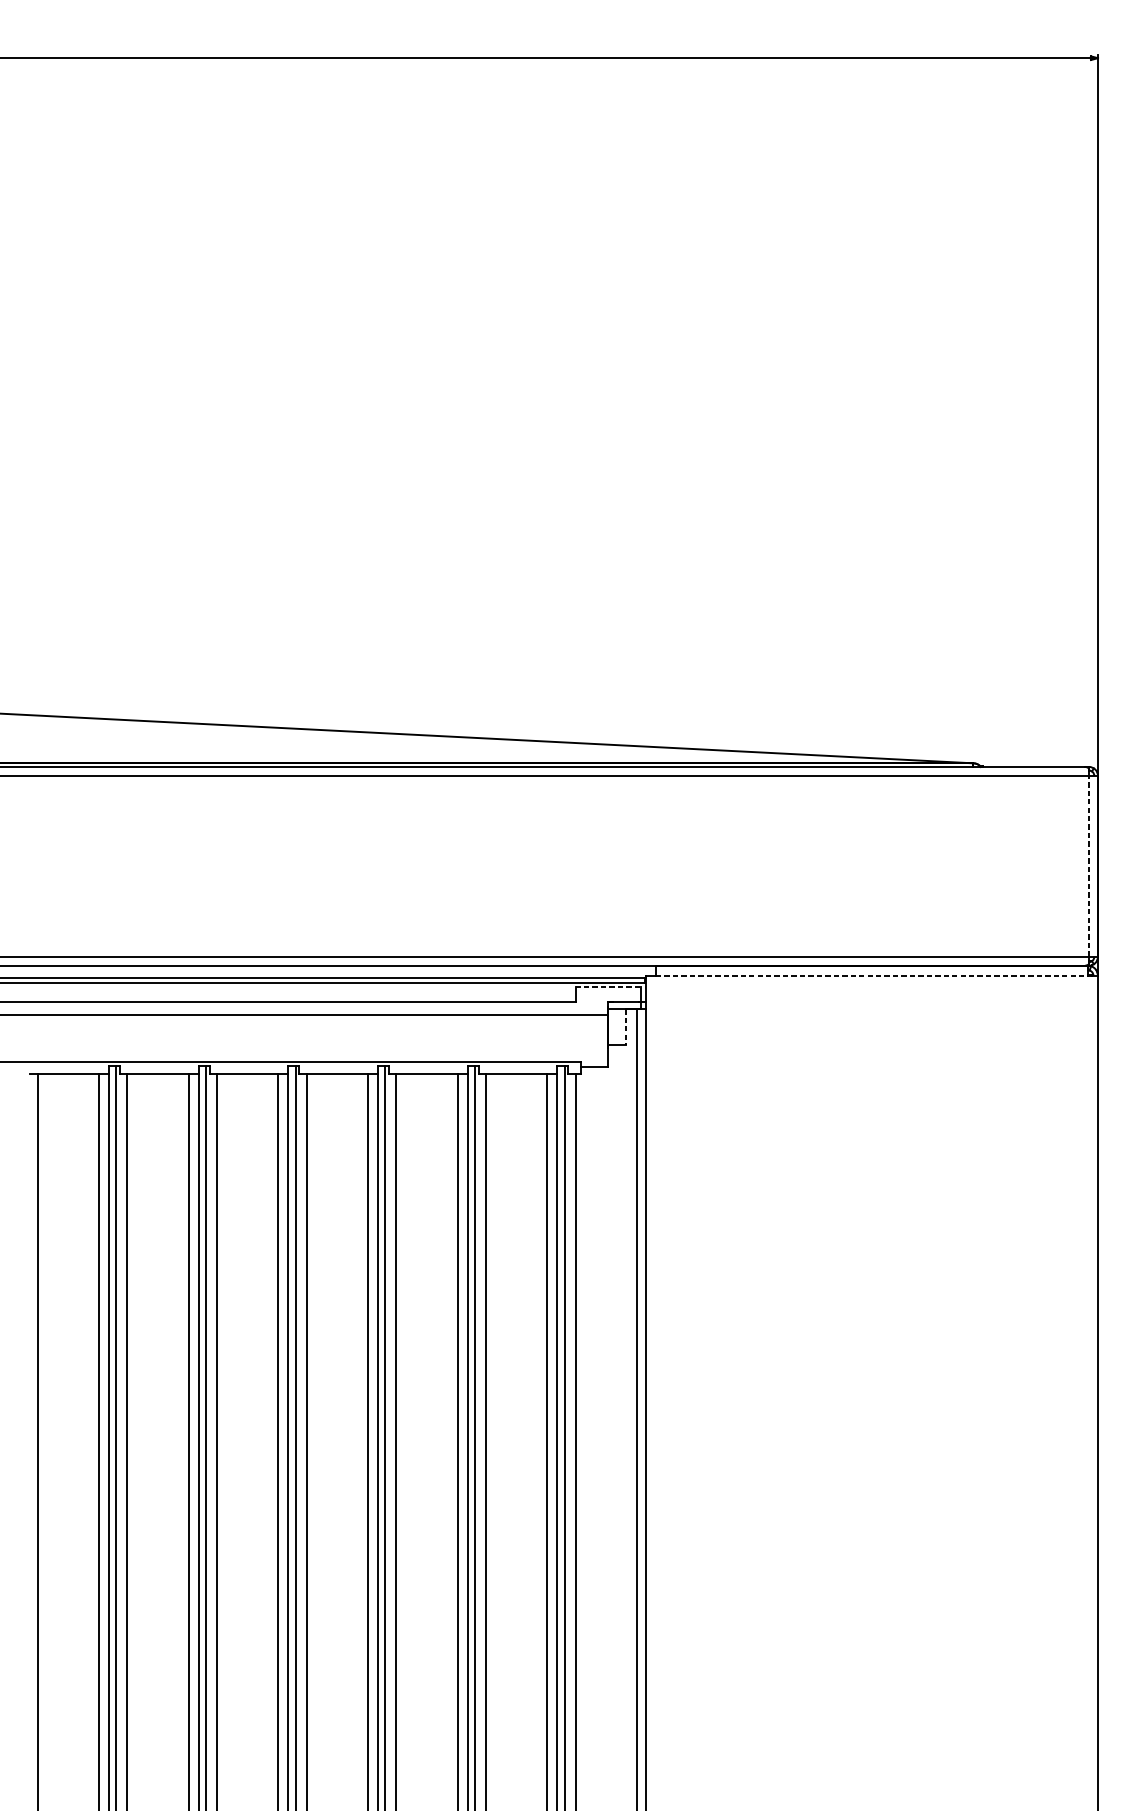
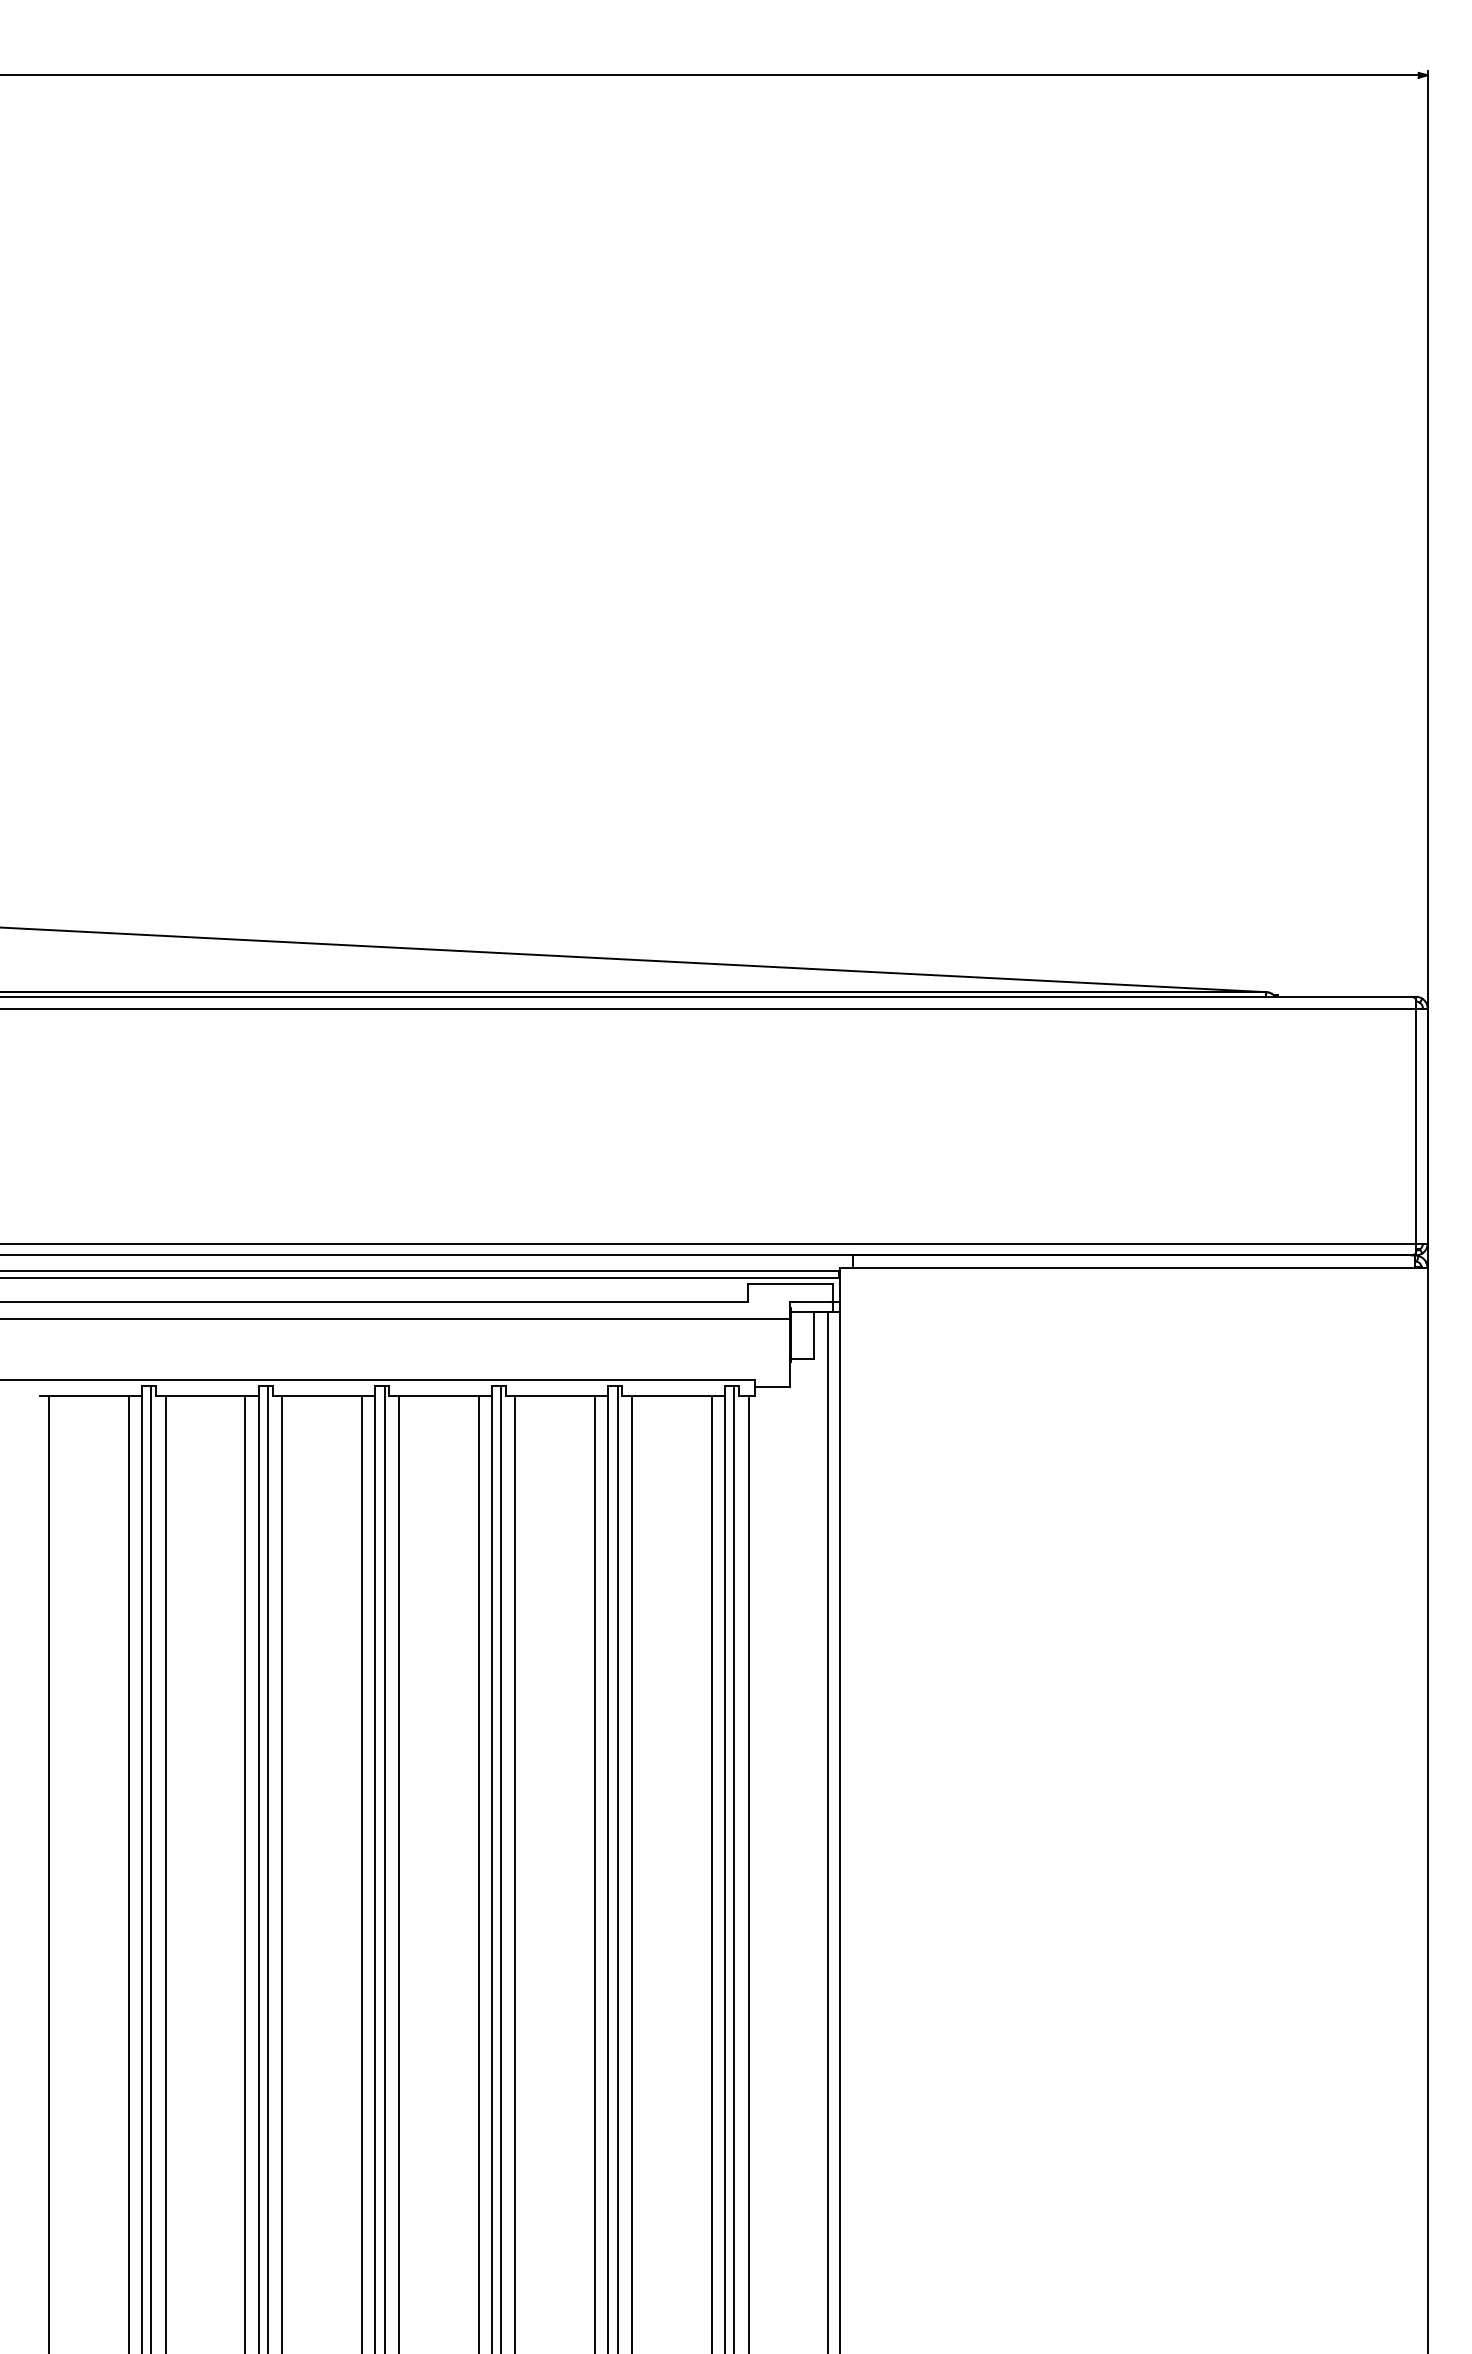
line: (1088, 866) -> (1415, 1126), dashed -> solid
line: (871, 975) -> (1133, 1268), dashed -> solid
line: (608, 987) -> (791, 1283), dashed -> solid
line: (626, 1027) -> (814, 1335), dashed -> solid

